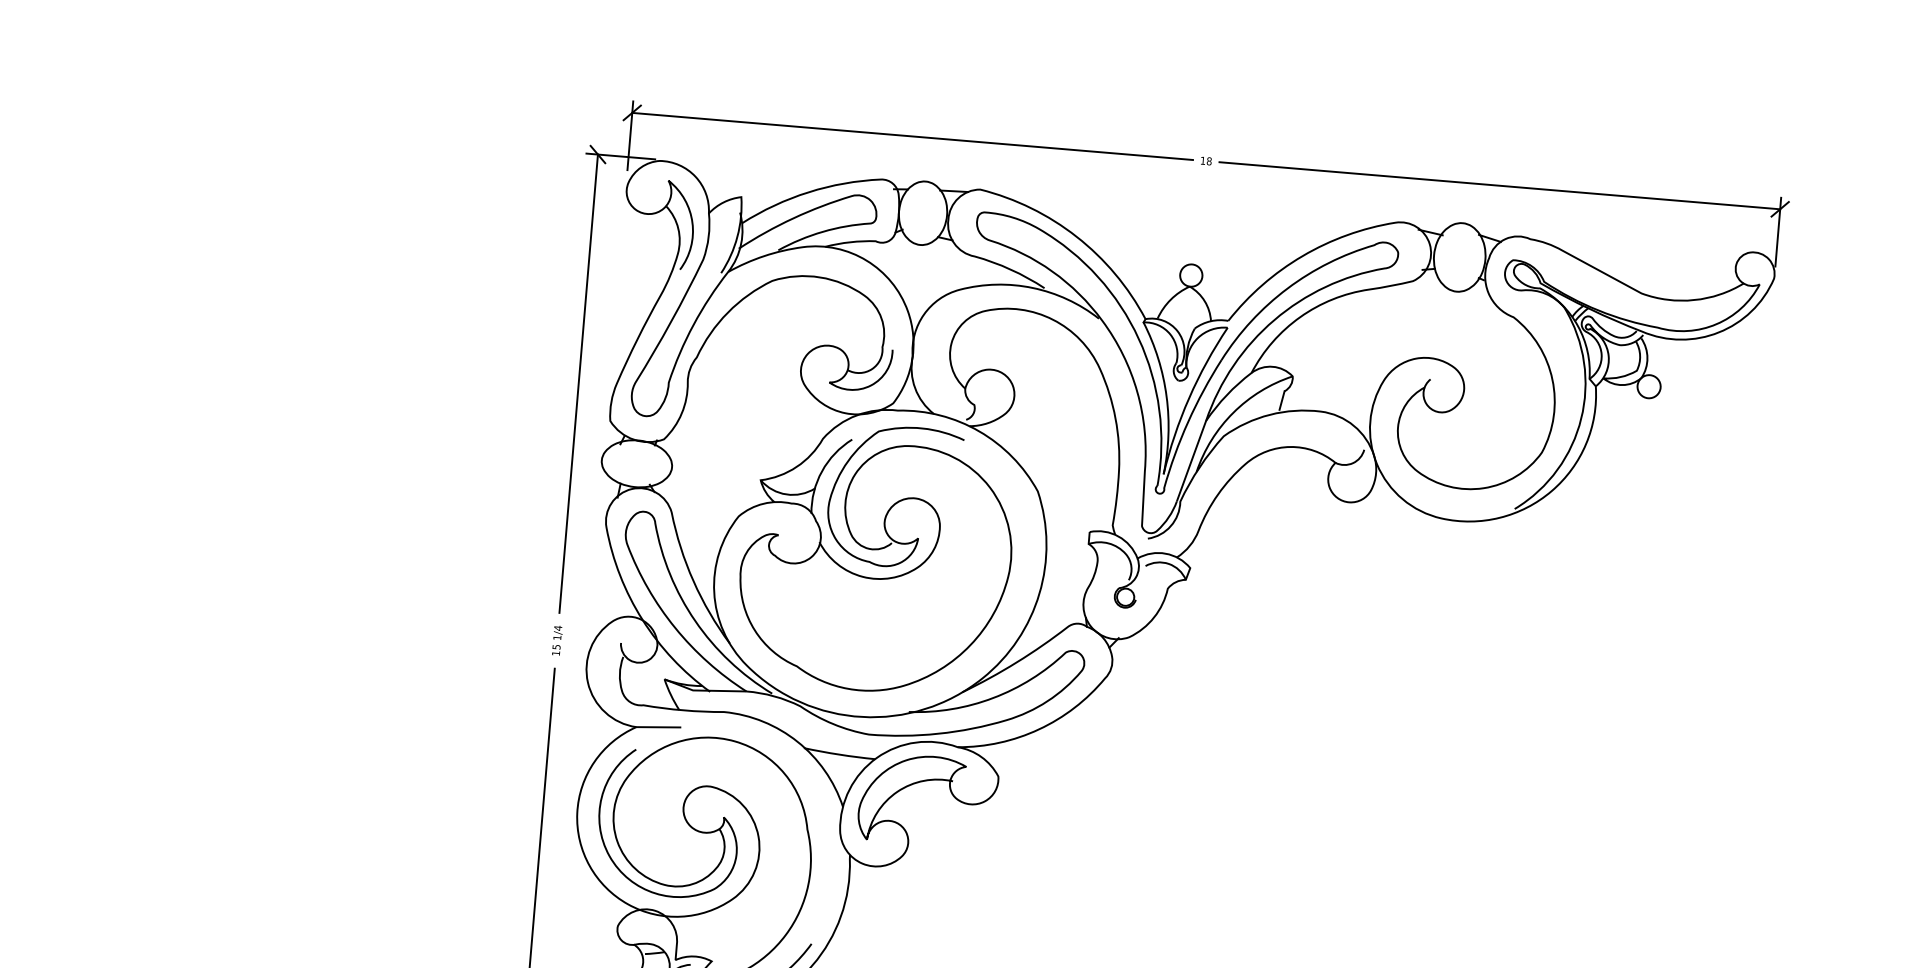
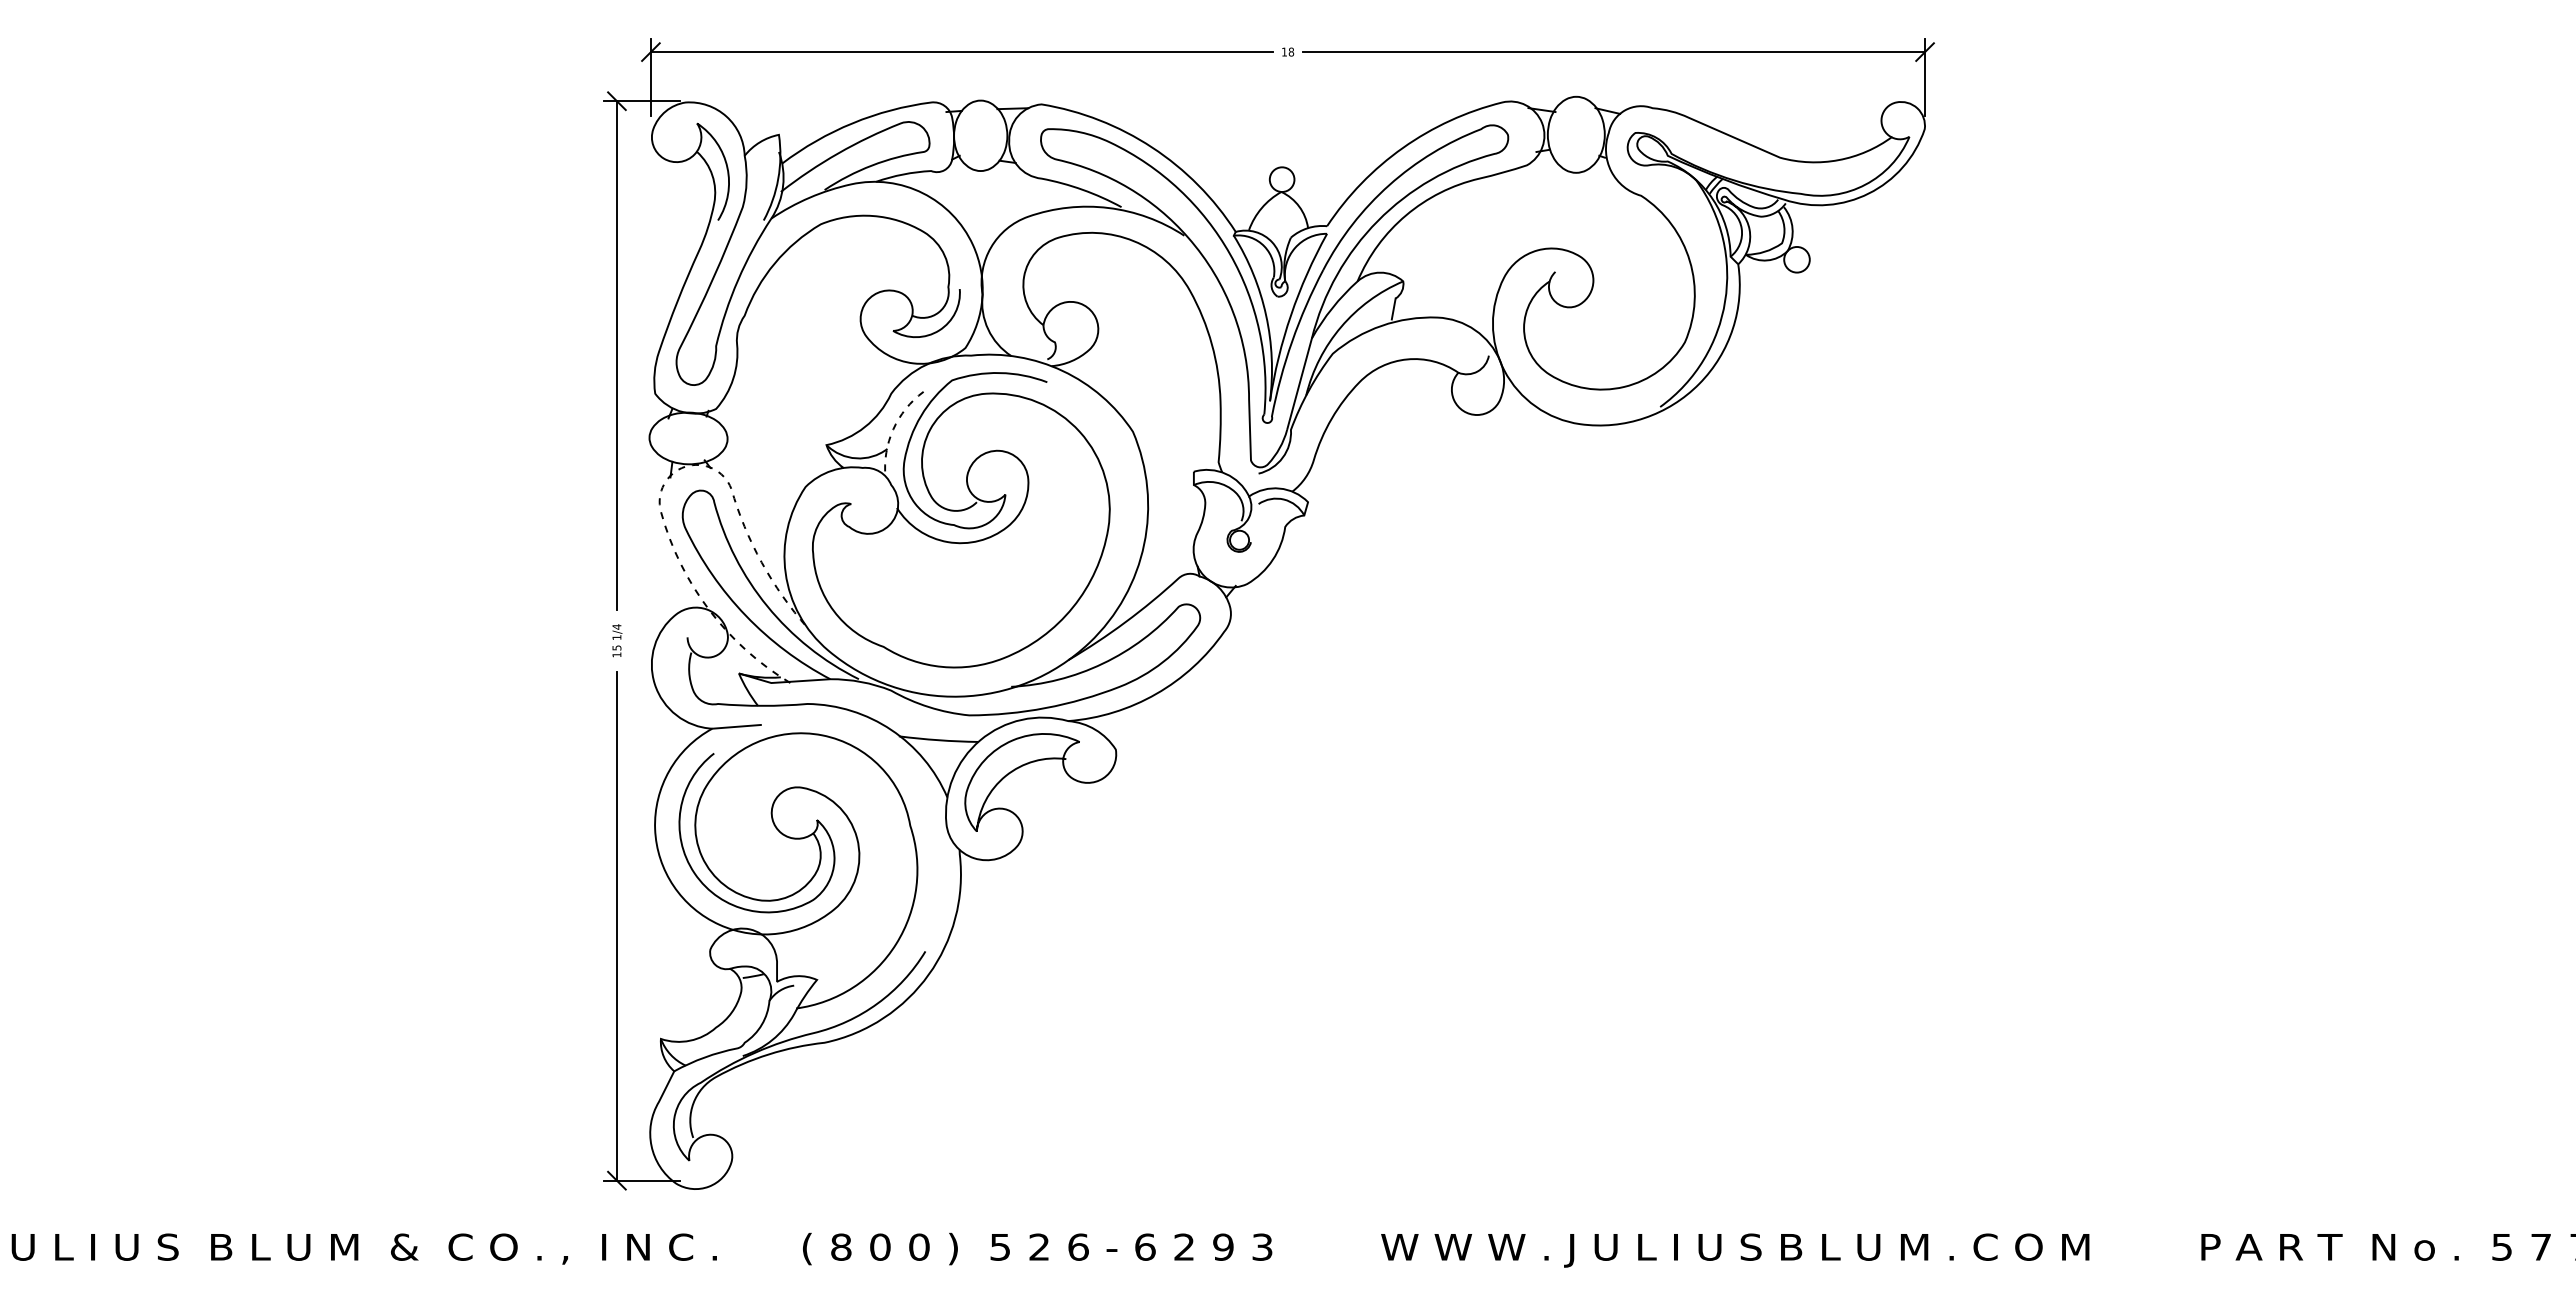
line: (822, 471) -> (893, 429), solid -> dashed
line: (611, 503) -> (664, 484), solid -> dashed

